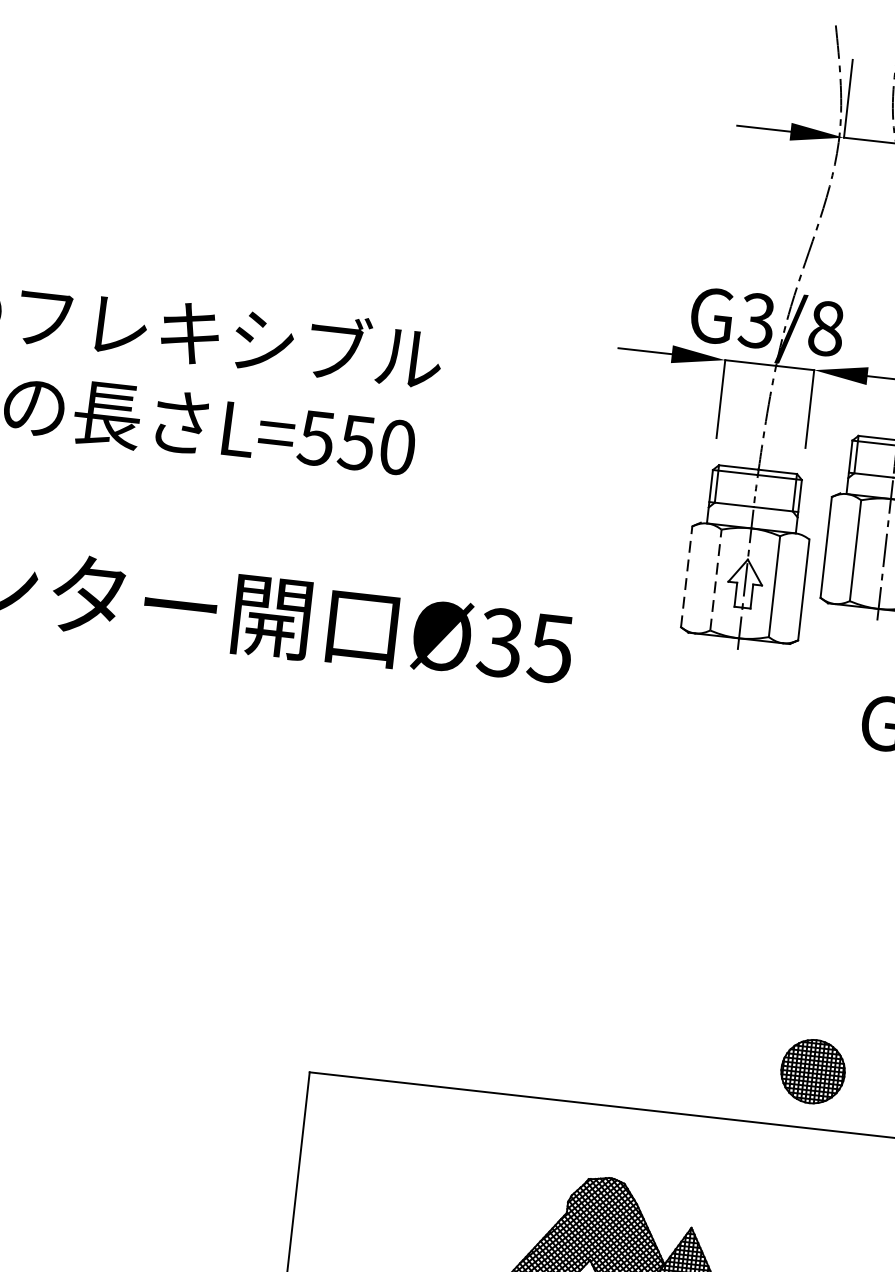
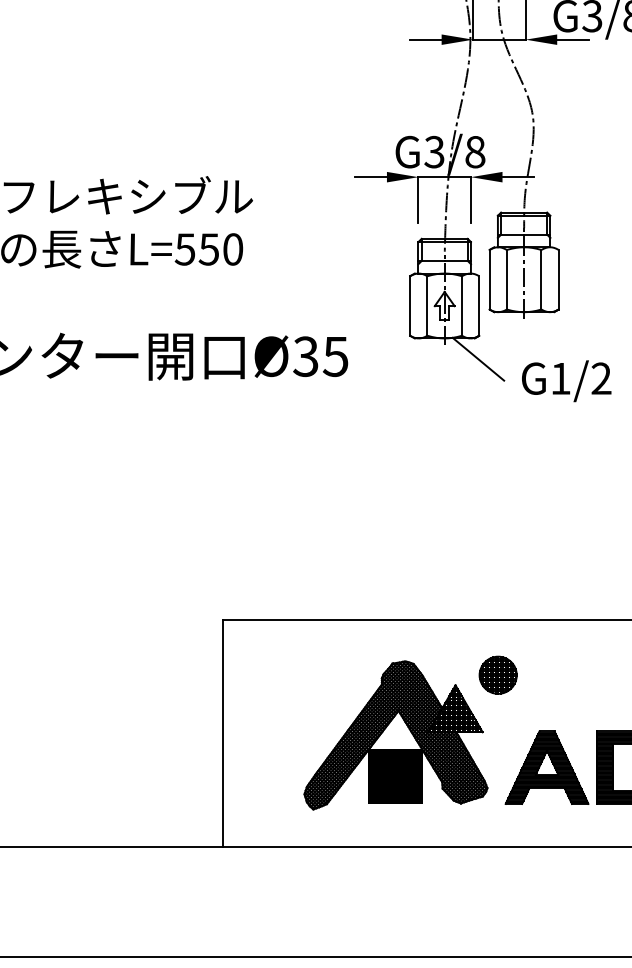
line: (687, 577) -> (410, 306), dashed -> solid
line: (715, 580) -> (427, 306), dashed -> solid
line: (792, 678) -> (478, 358), added
part: (812, 1070) -> (497, 674), moved

